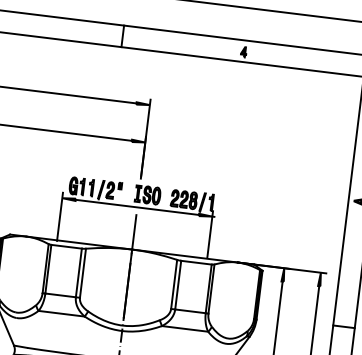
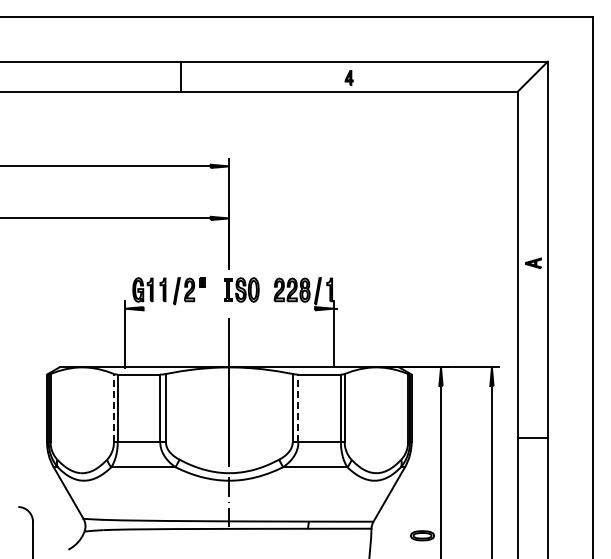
line: (137, 207) -> (229, 308), removed
line: (45, 268) -> (113, 407), solid -> dashed
line: (178, 285) -> (298, 408), solid -> dashed

